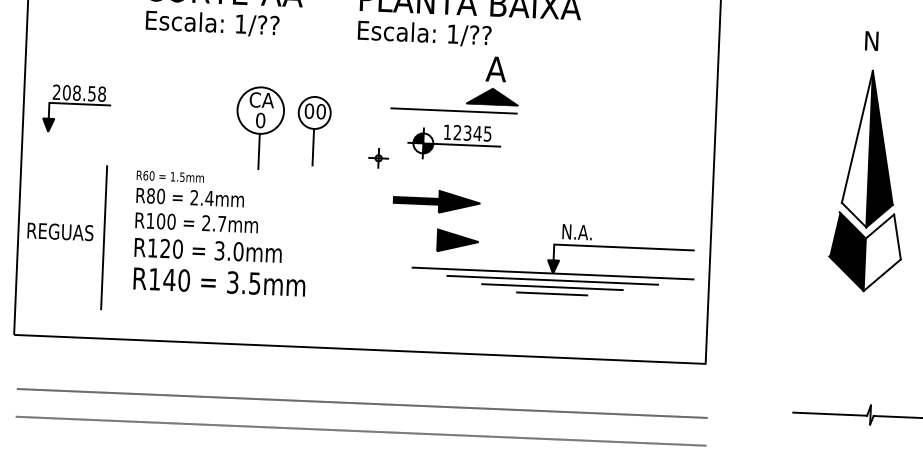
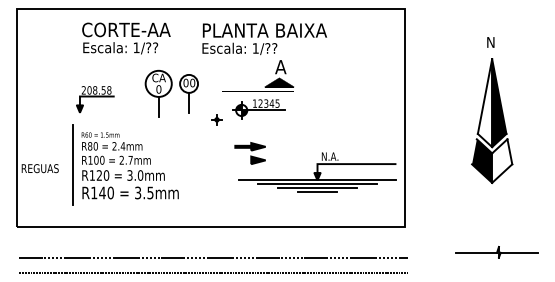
part: (76, 109) -> (95, 99), moved
part: (282, 128) -> (171, 93), moved
part: (434, 220) -> (249, 153), size x0.62
line: (103, 237) -> (72, 164), moved

